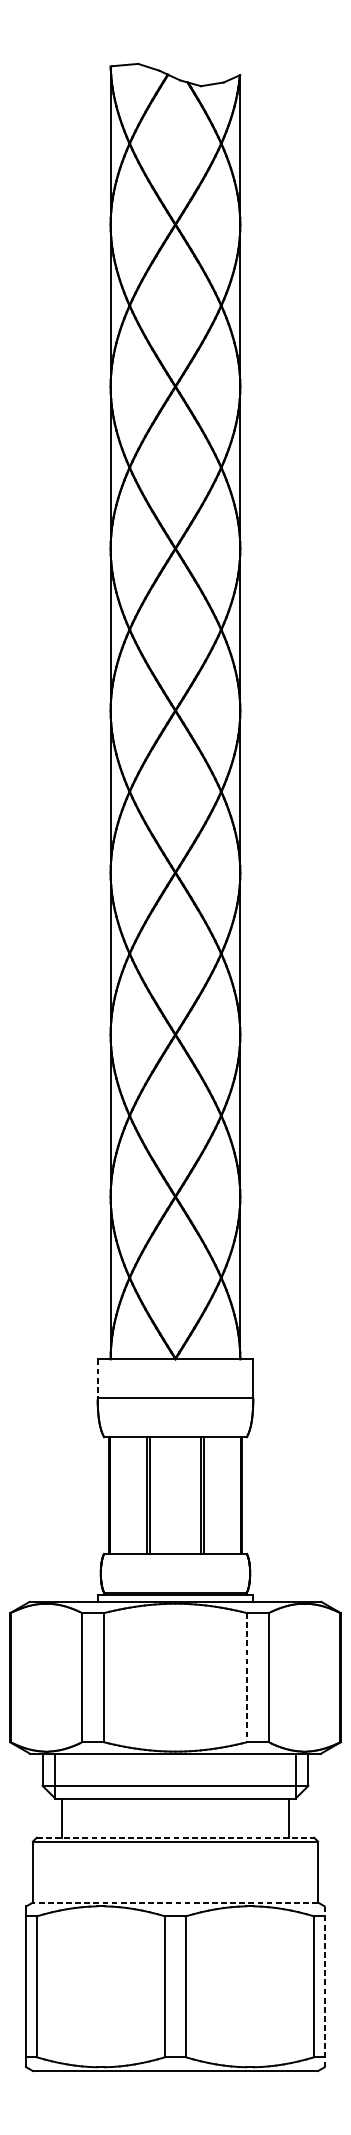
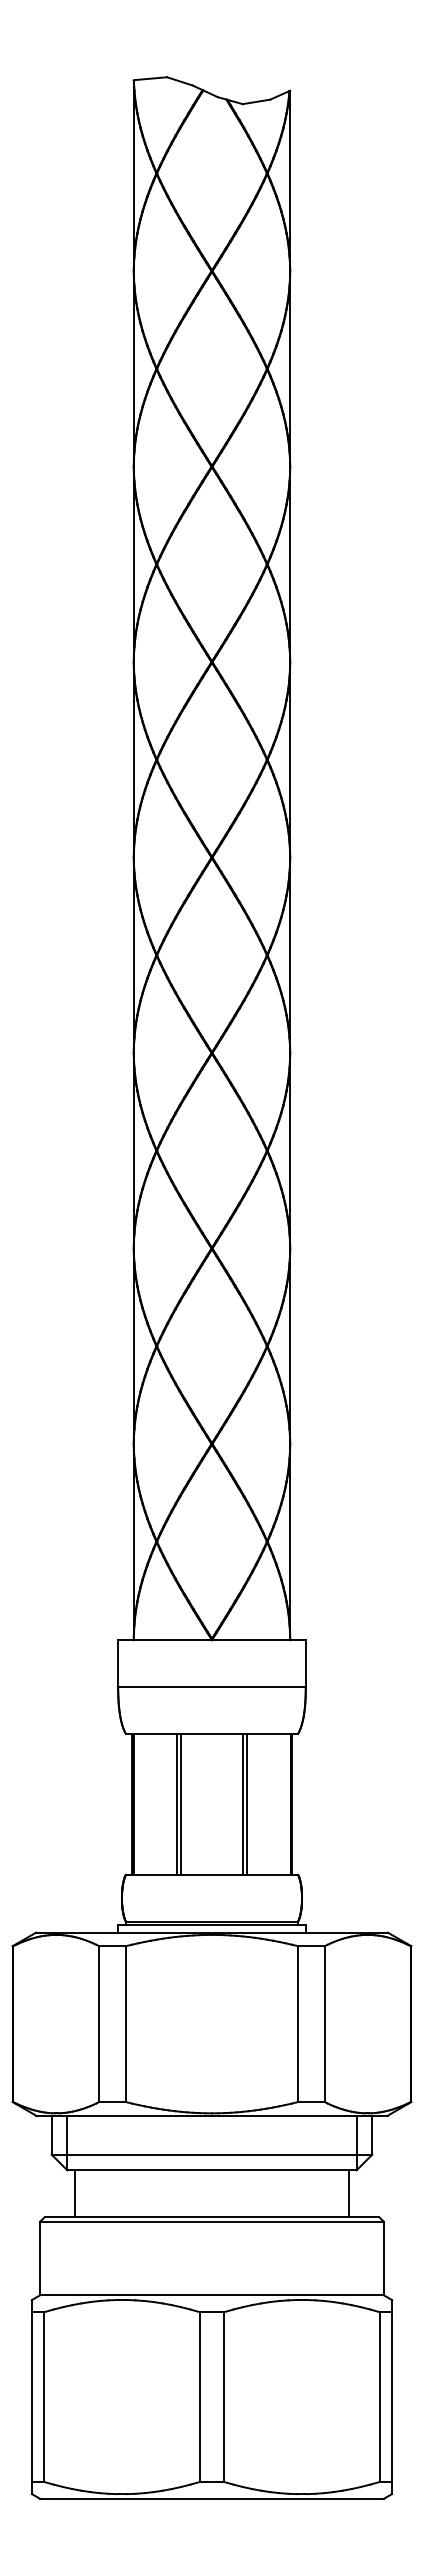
line: (97, 1379) -> (118, 1664), dashed -> solid
line: (247, 1677) -> (298, 2024), dashed -> solid
line: (175, 1837) -> (212, 2217), dashed -> solid
line: (175, 1902) -> (211, 2295), dashed -> solid
line: (324, 1986) -> (391, 2396), dashed -> solid

